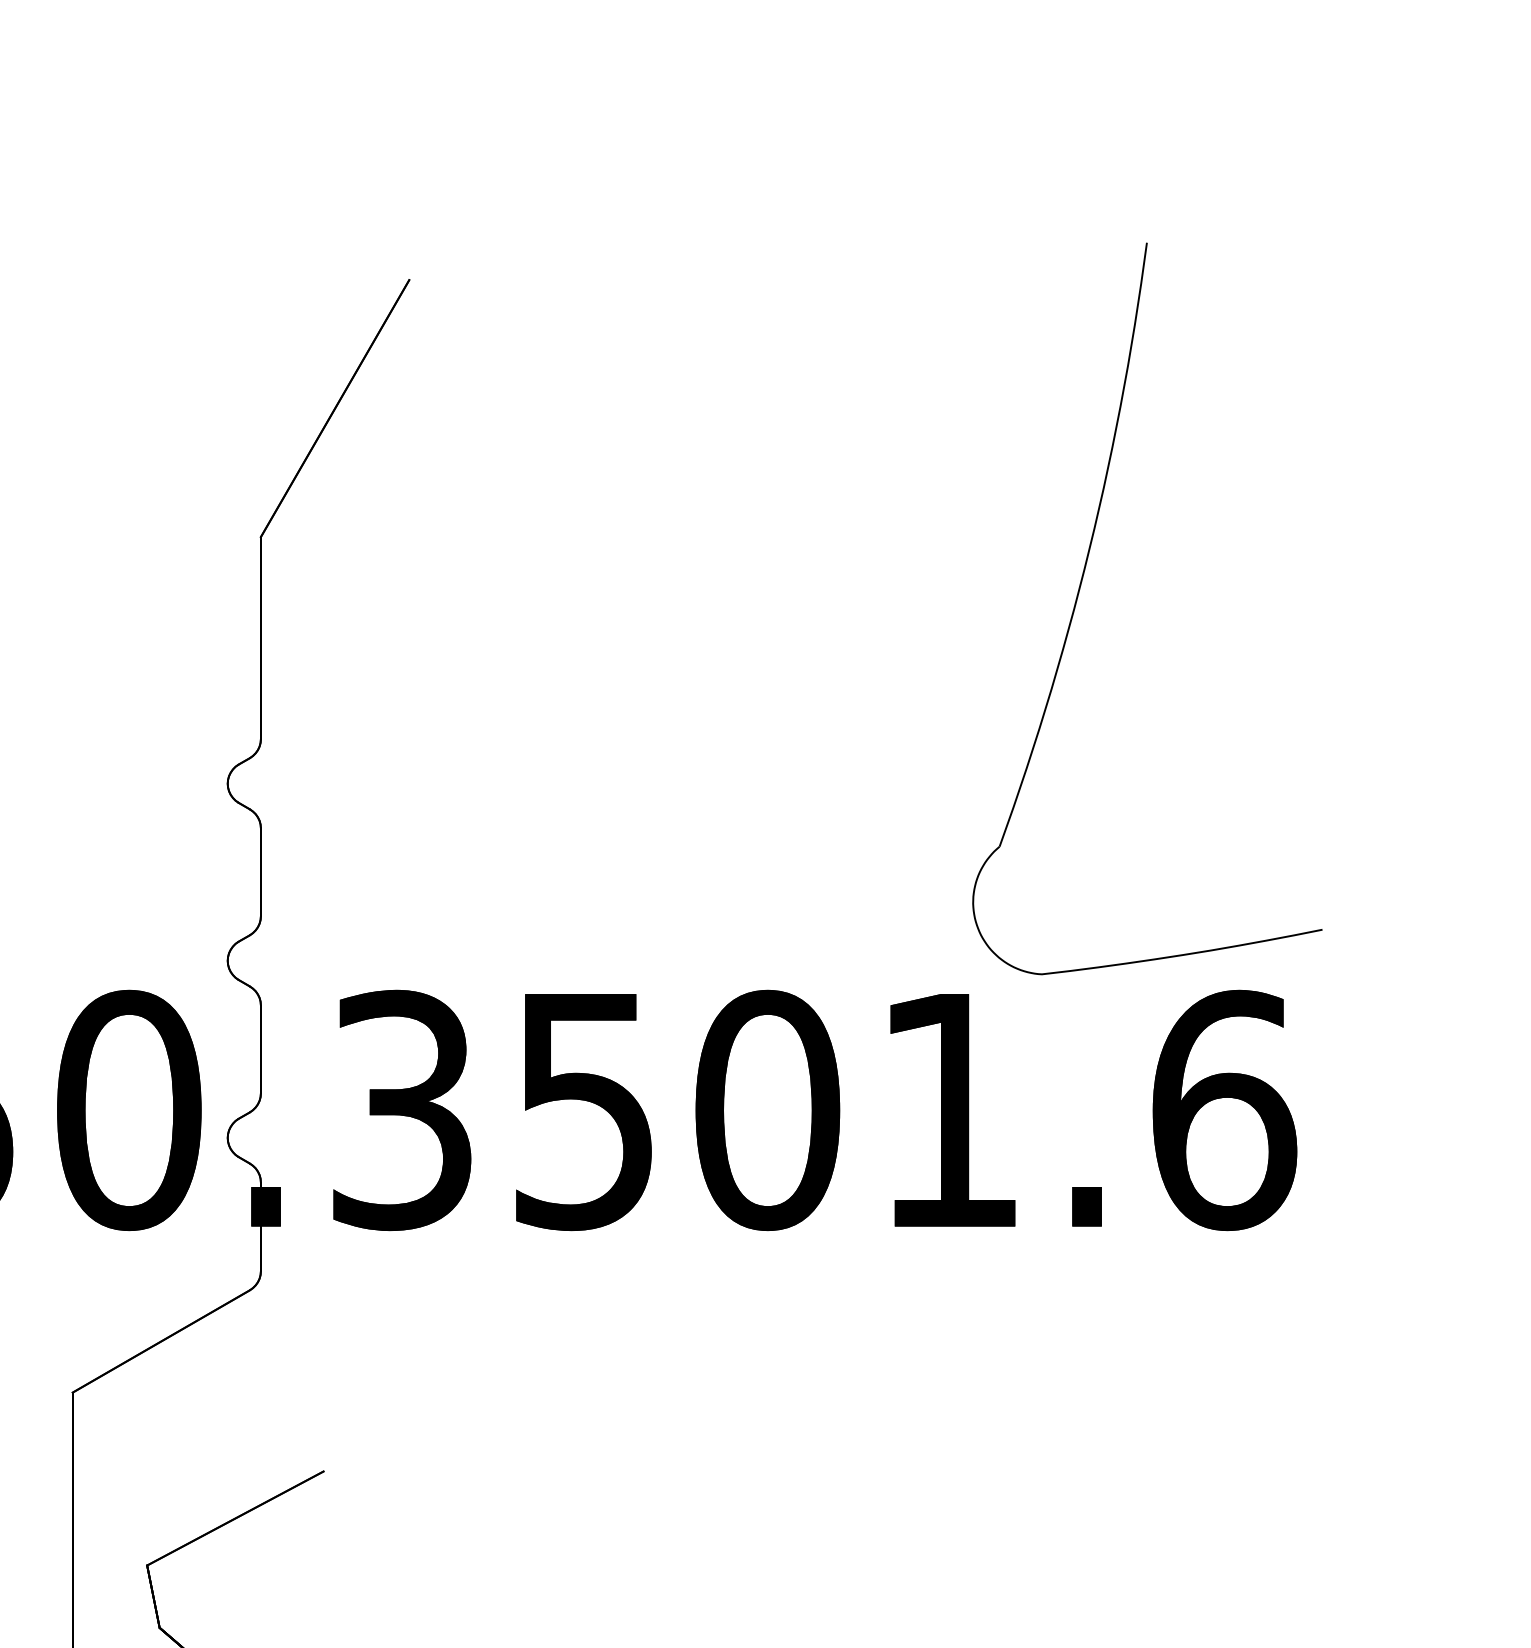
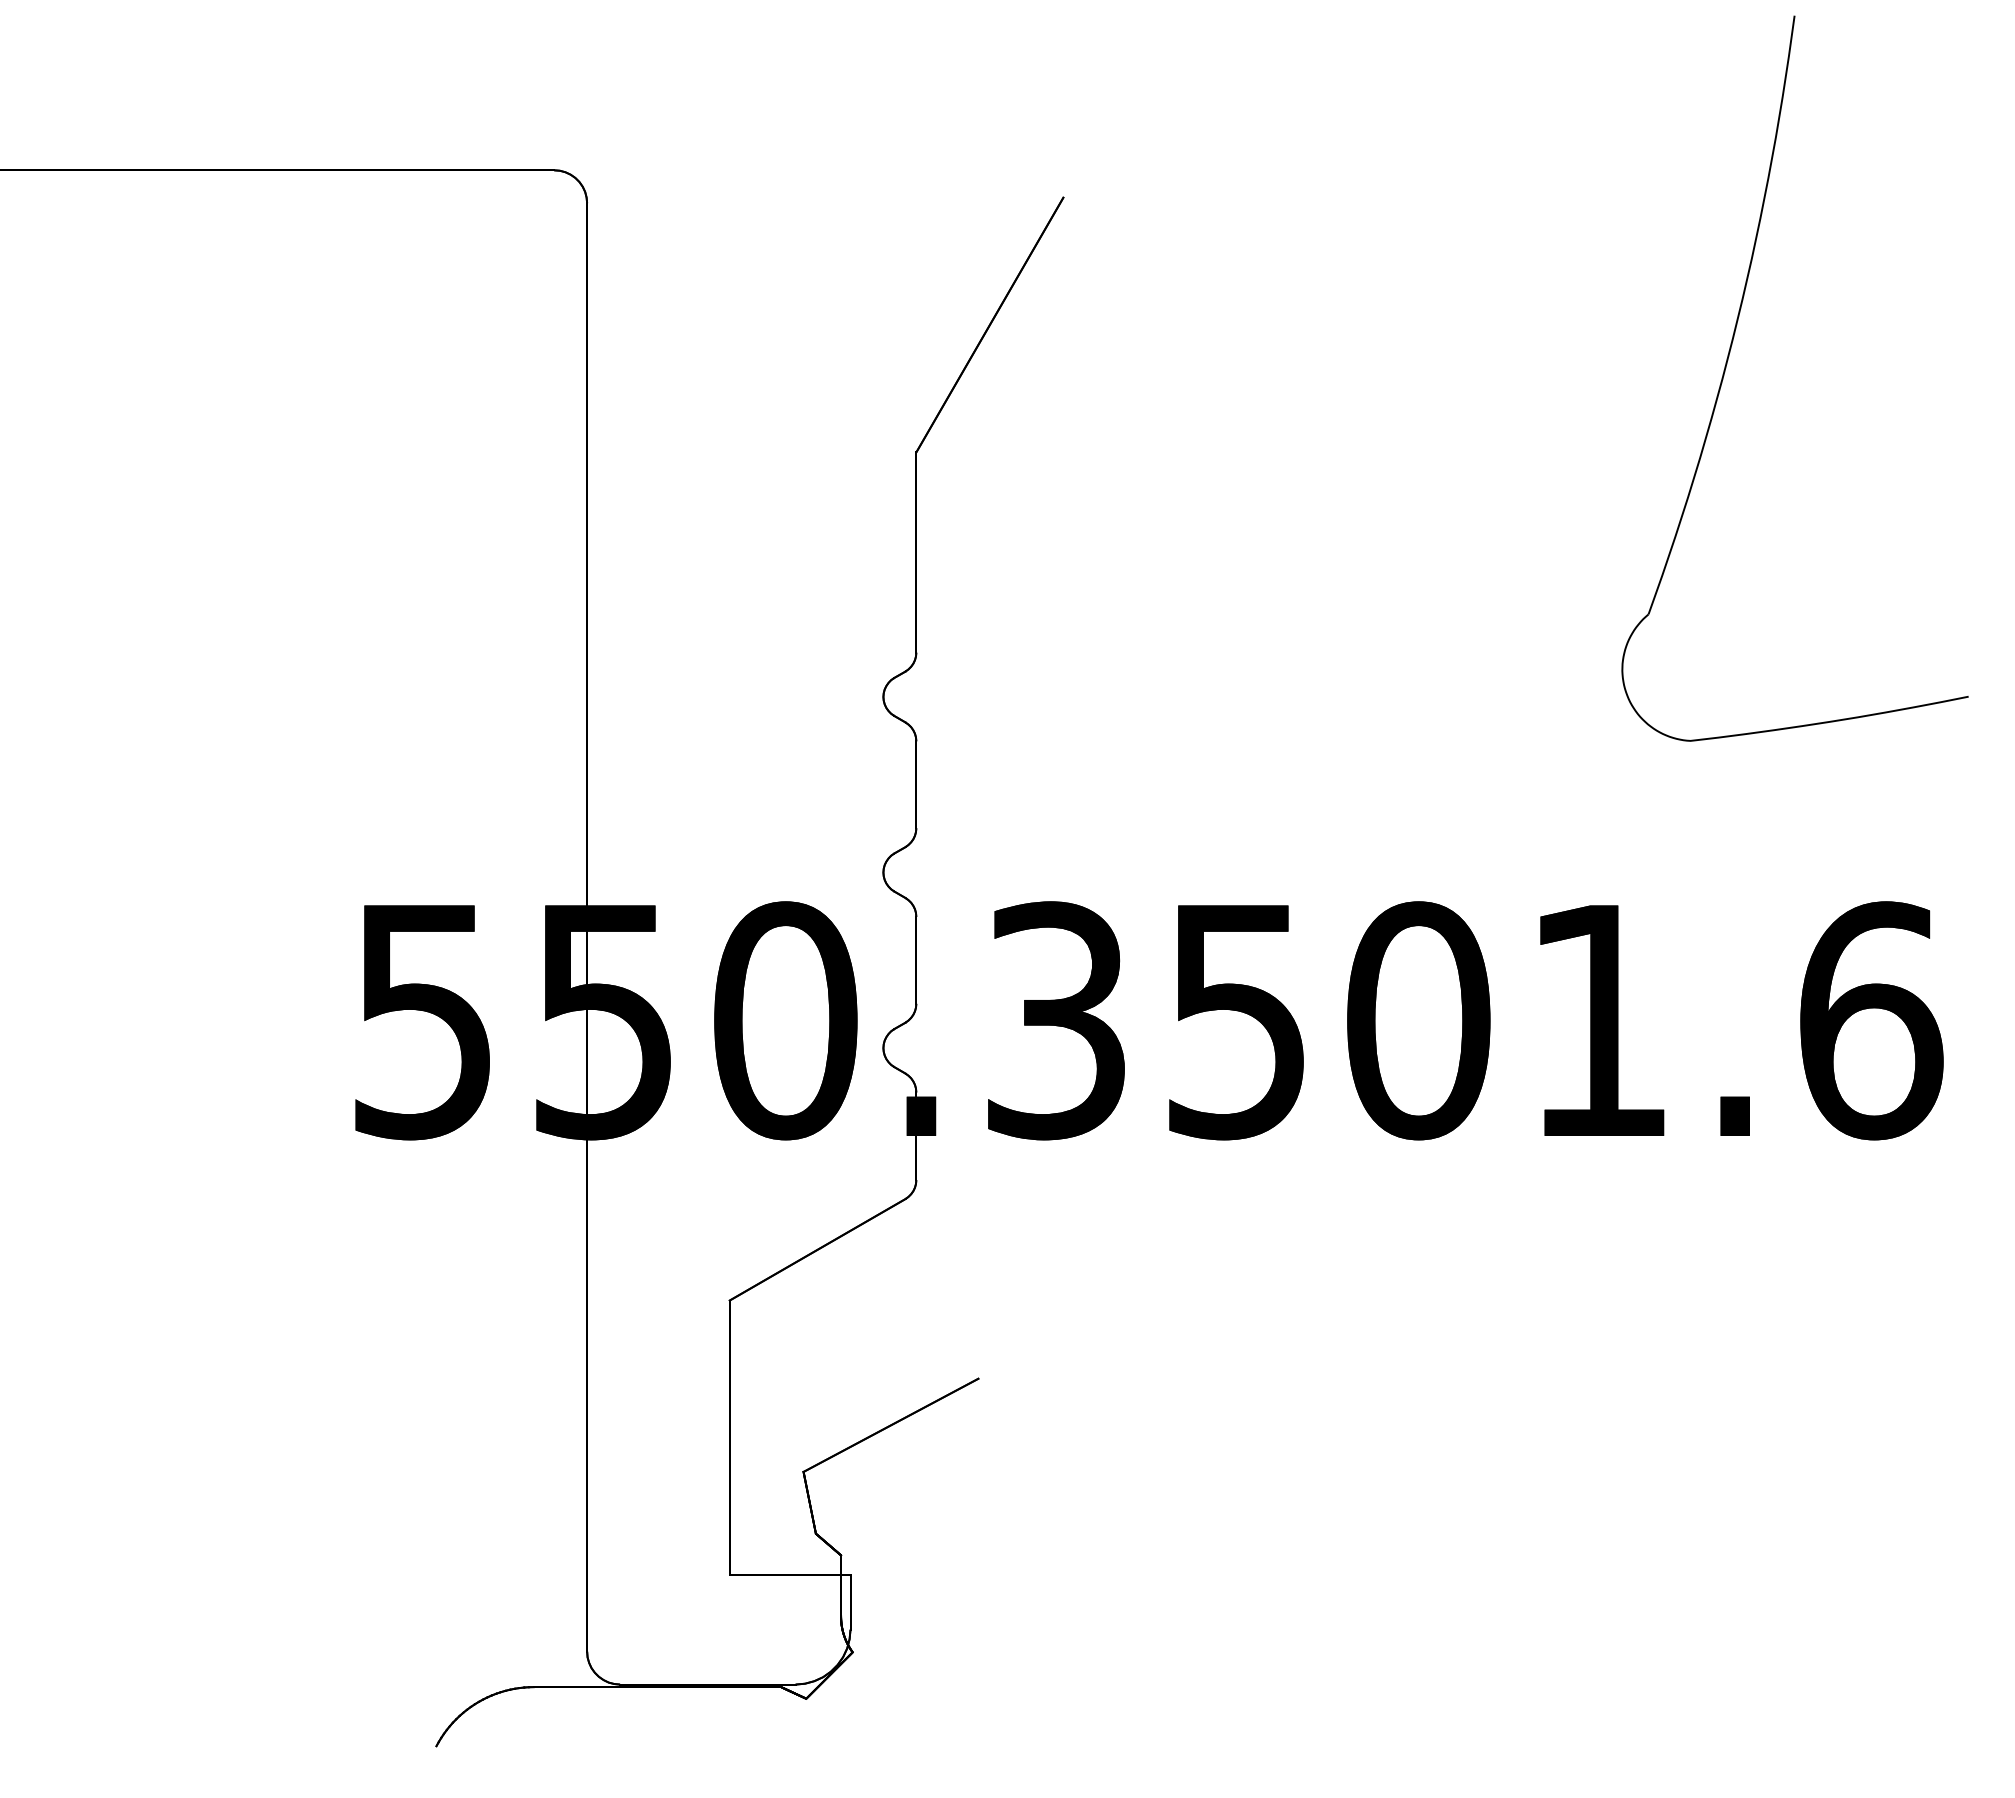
part: (1080, 590) -> (1728, 360), moved

